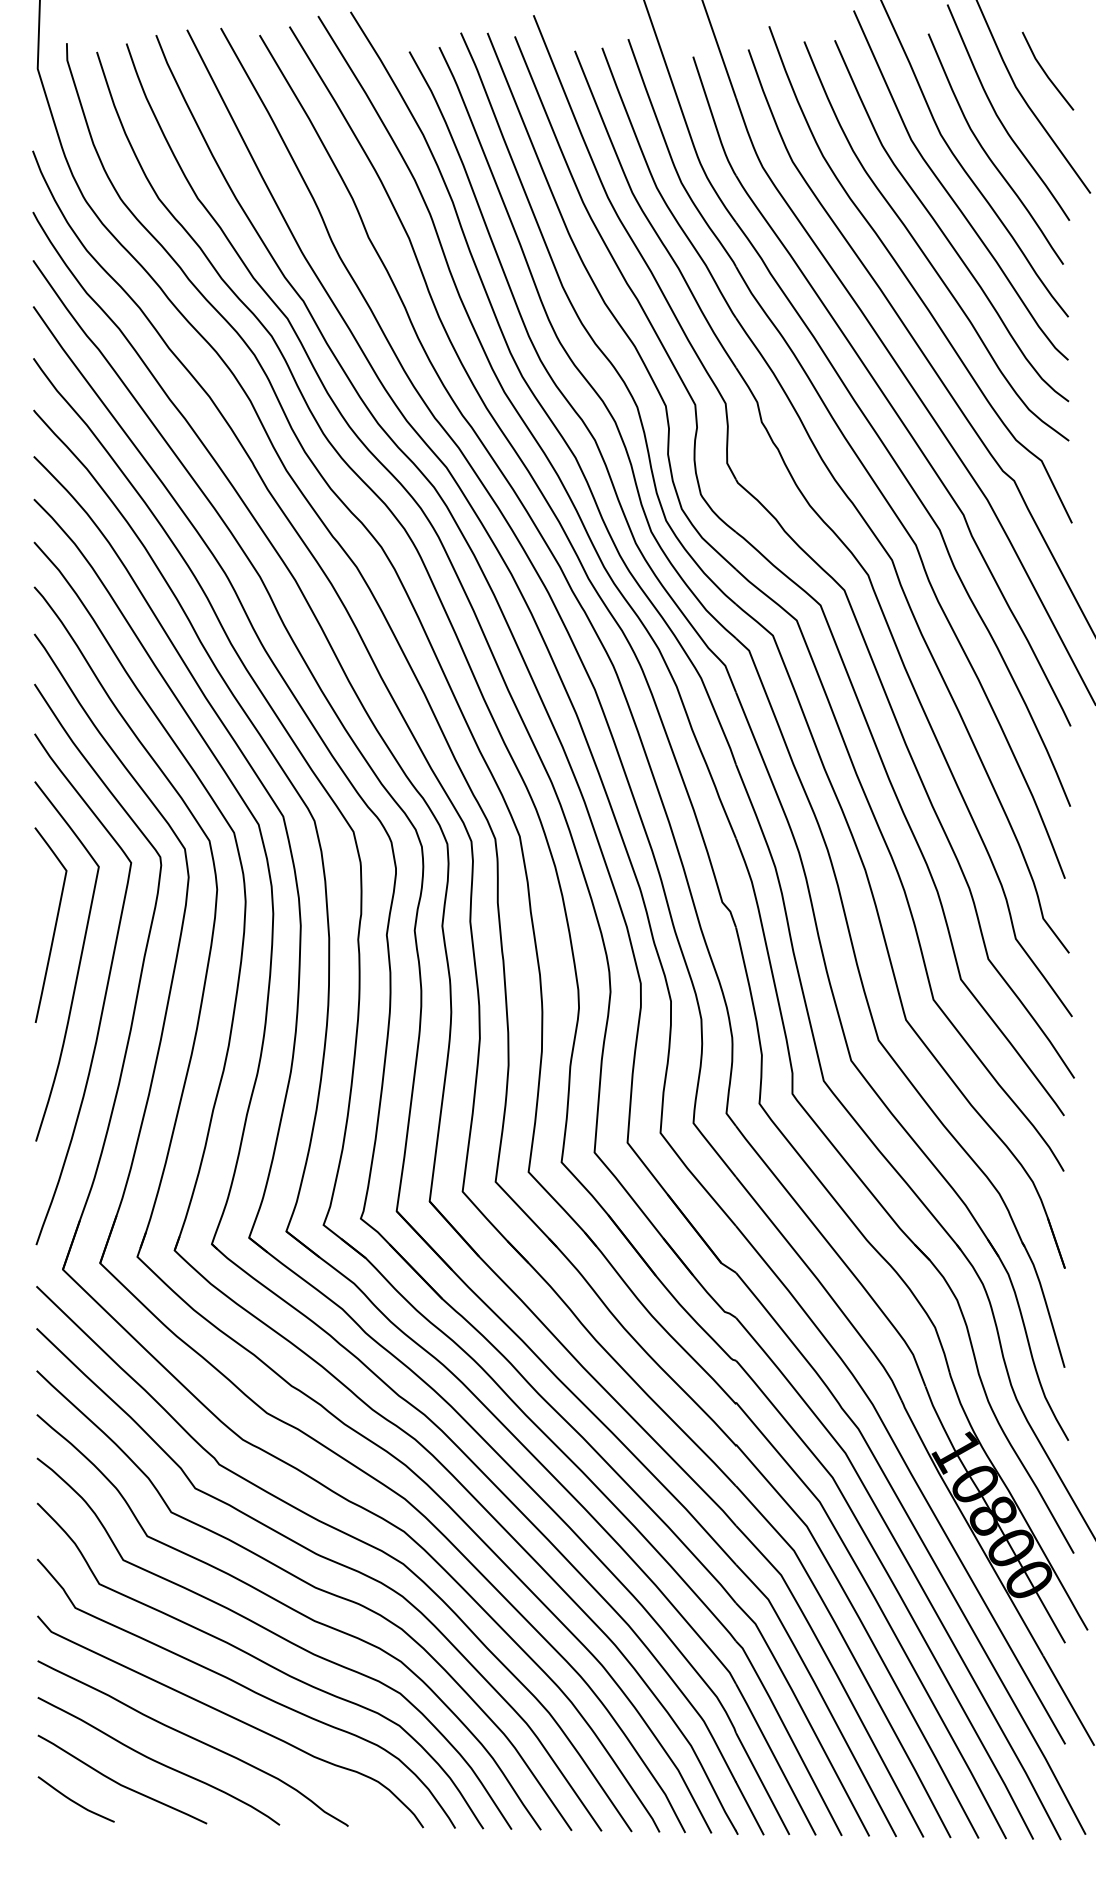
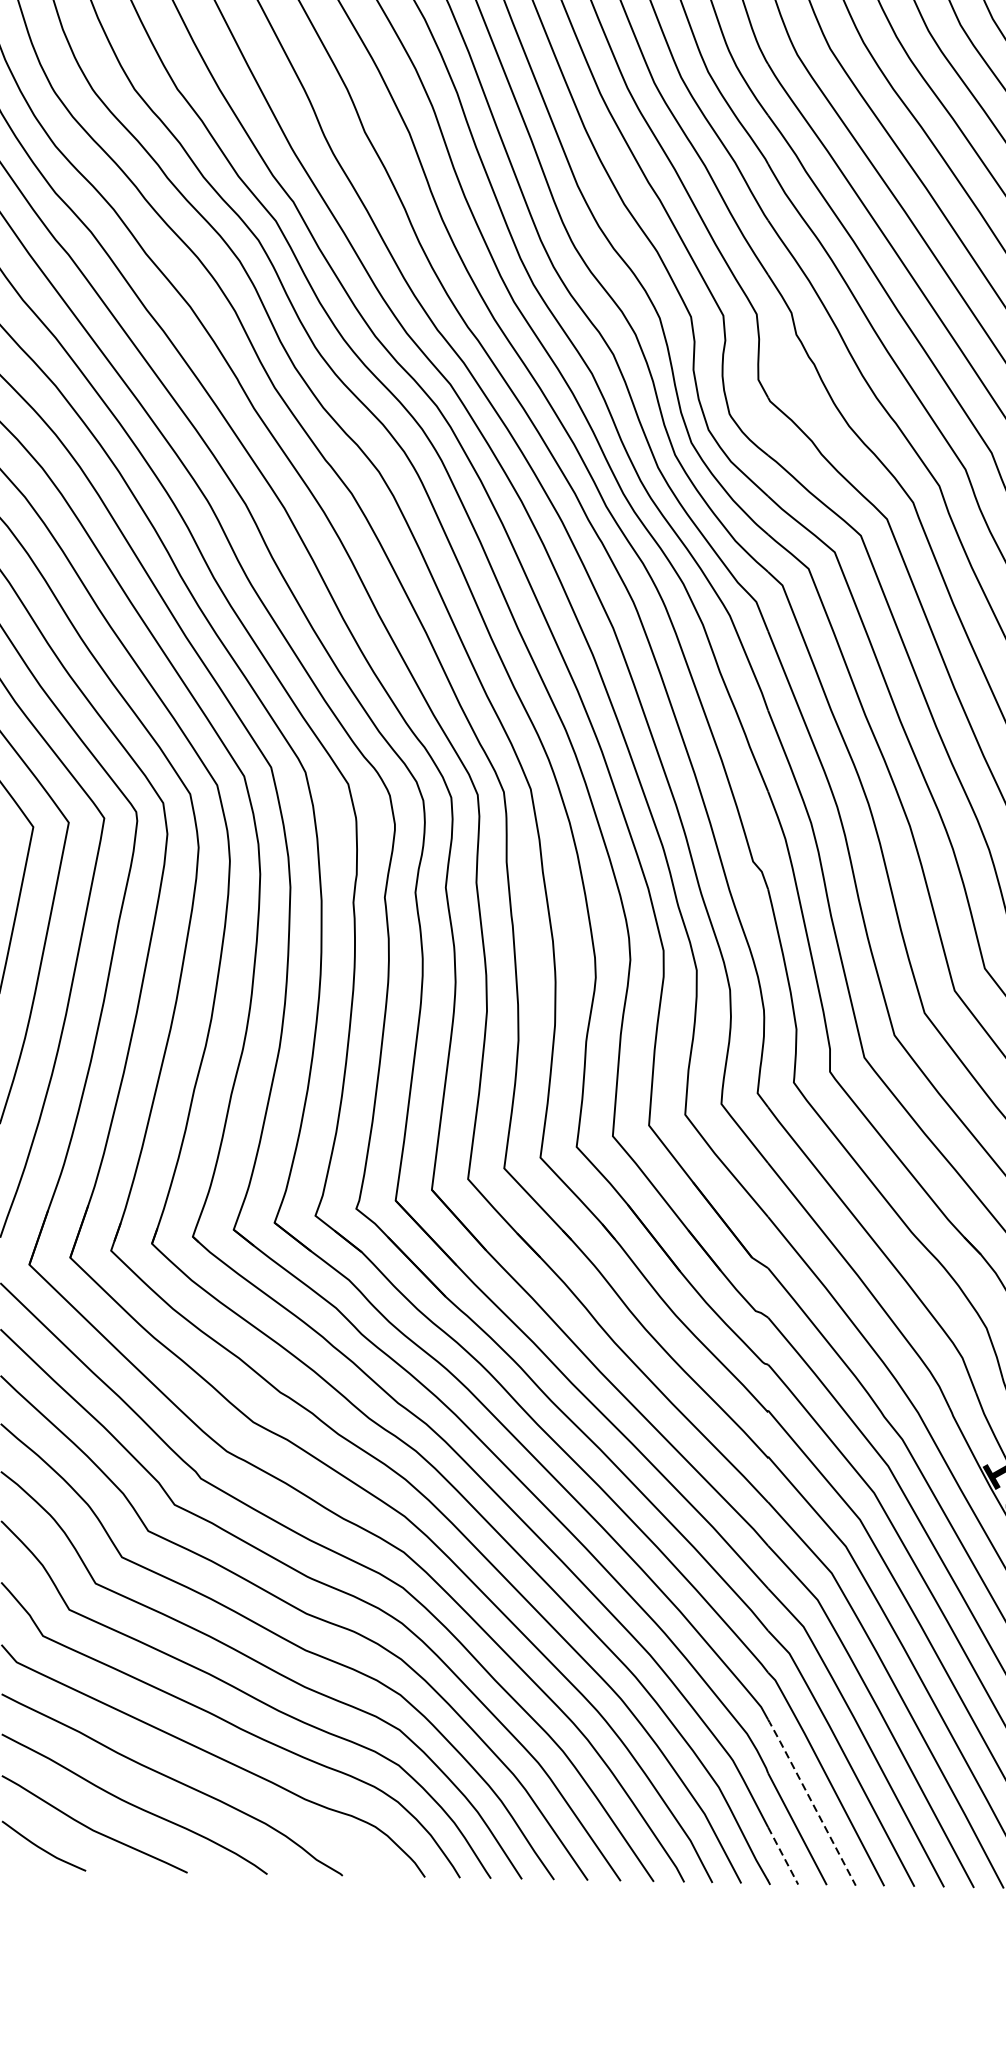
line: (775, 1758) -> (811, 1801), solid -> dashed
line: (749, 1808) -> (782, 1856), solid -> dashed

